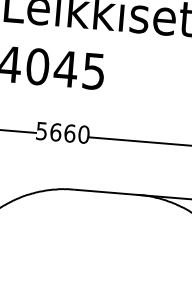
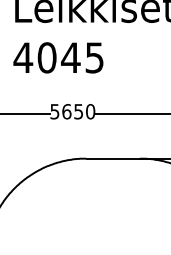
text: (69, 133) -> (78, 111), 5660 -> 5650

